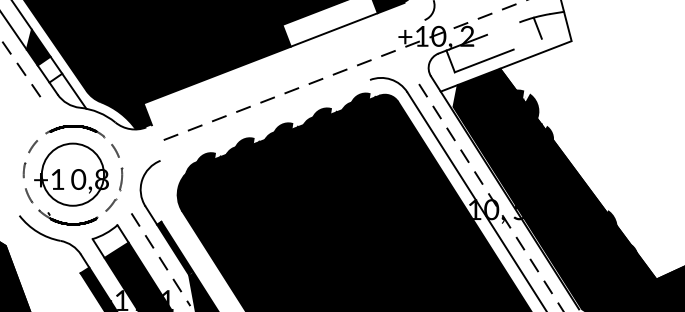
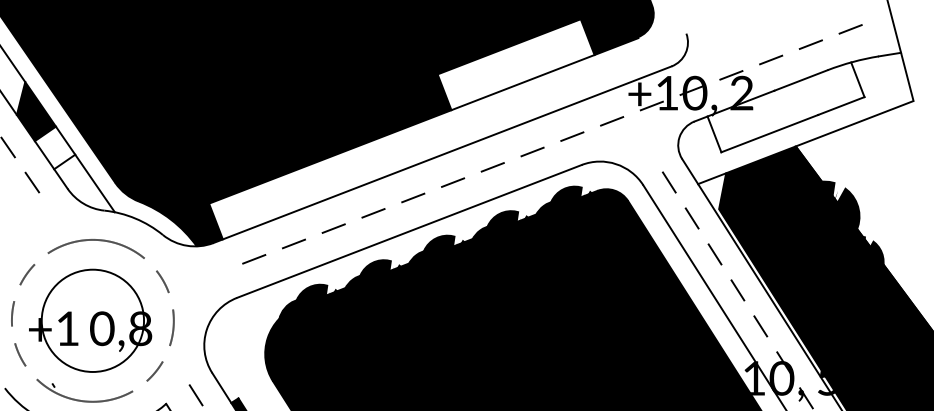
line: (503, 28) -> (801, 80), added
line: (527, 43) -> (840, 104), added
line: (285, 73) -> (442, 154), added
line: (265, 120) -> (409, 231), added

